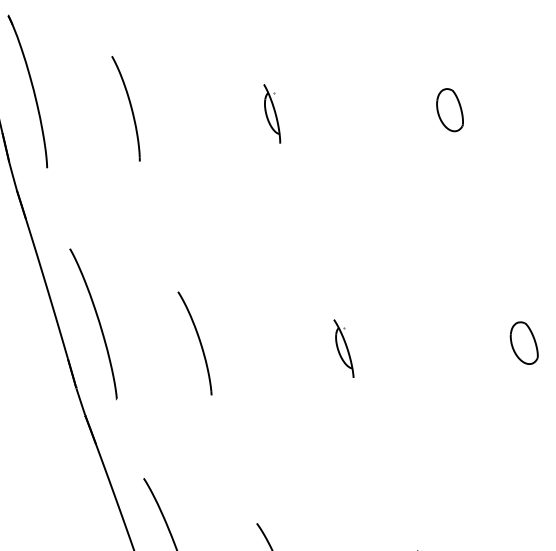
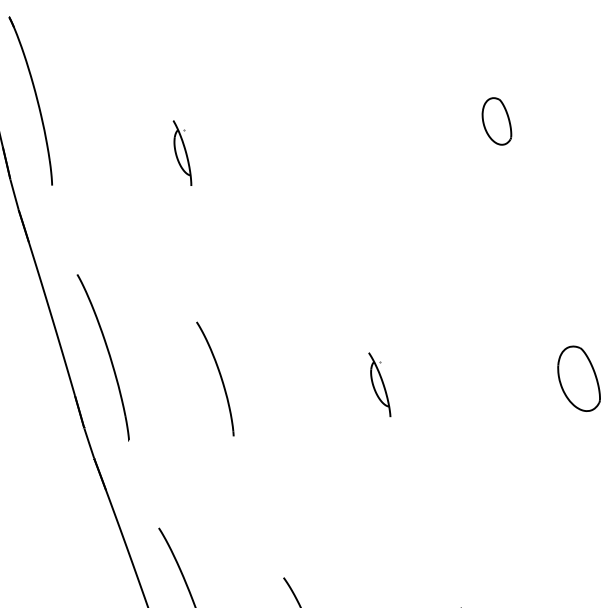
part: (125, 108) -> (138, 119), removed
part: (272, 113) -> (182, 152), moved
part: (523, 342) -> (578, 377), size x1.4

